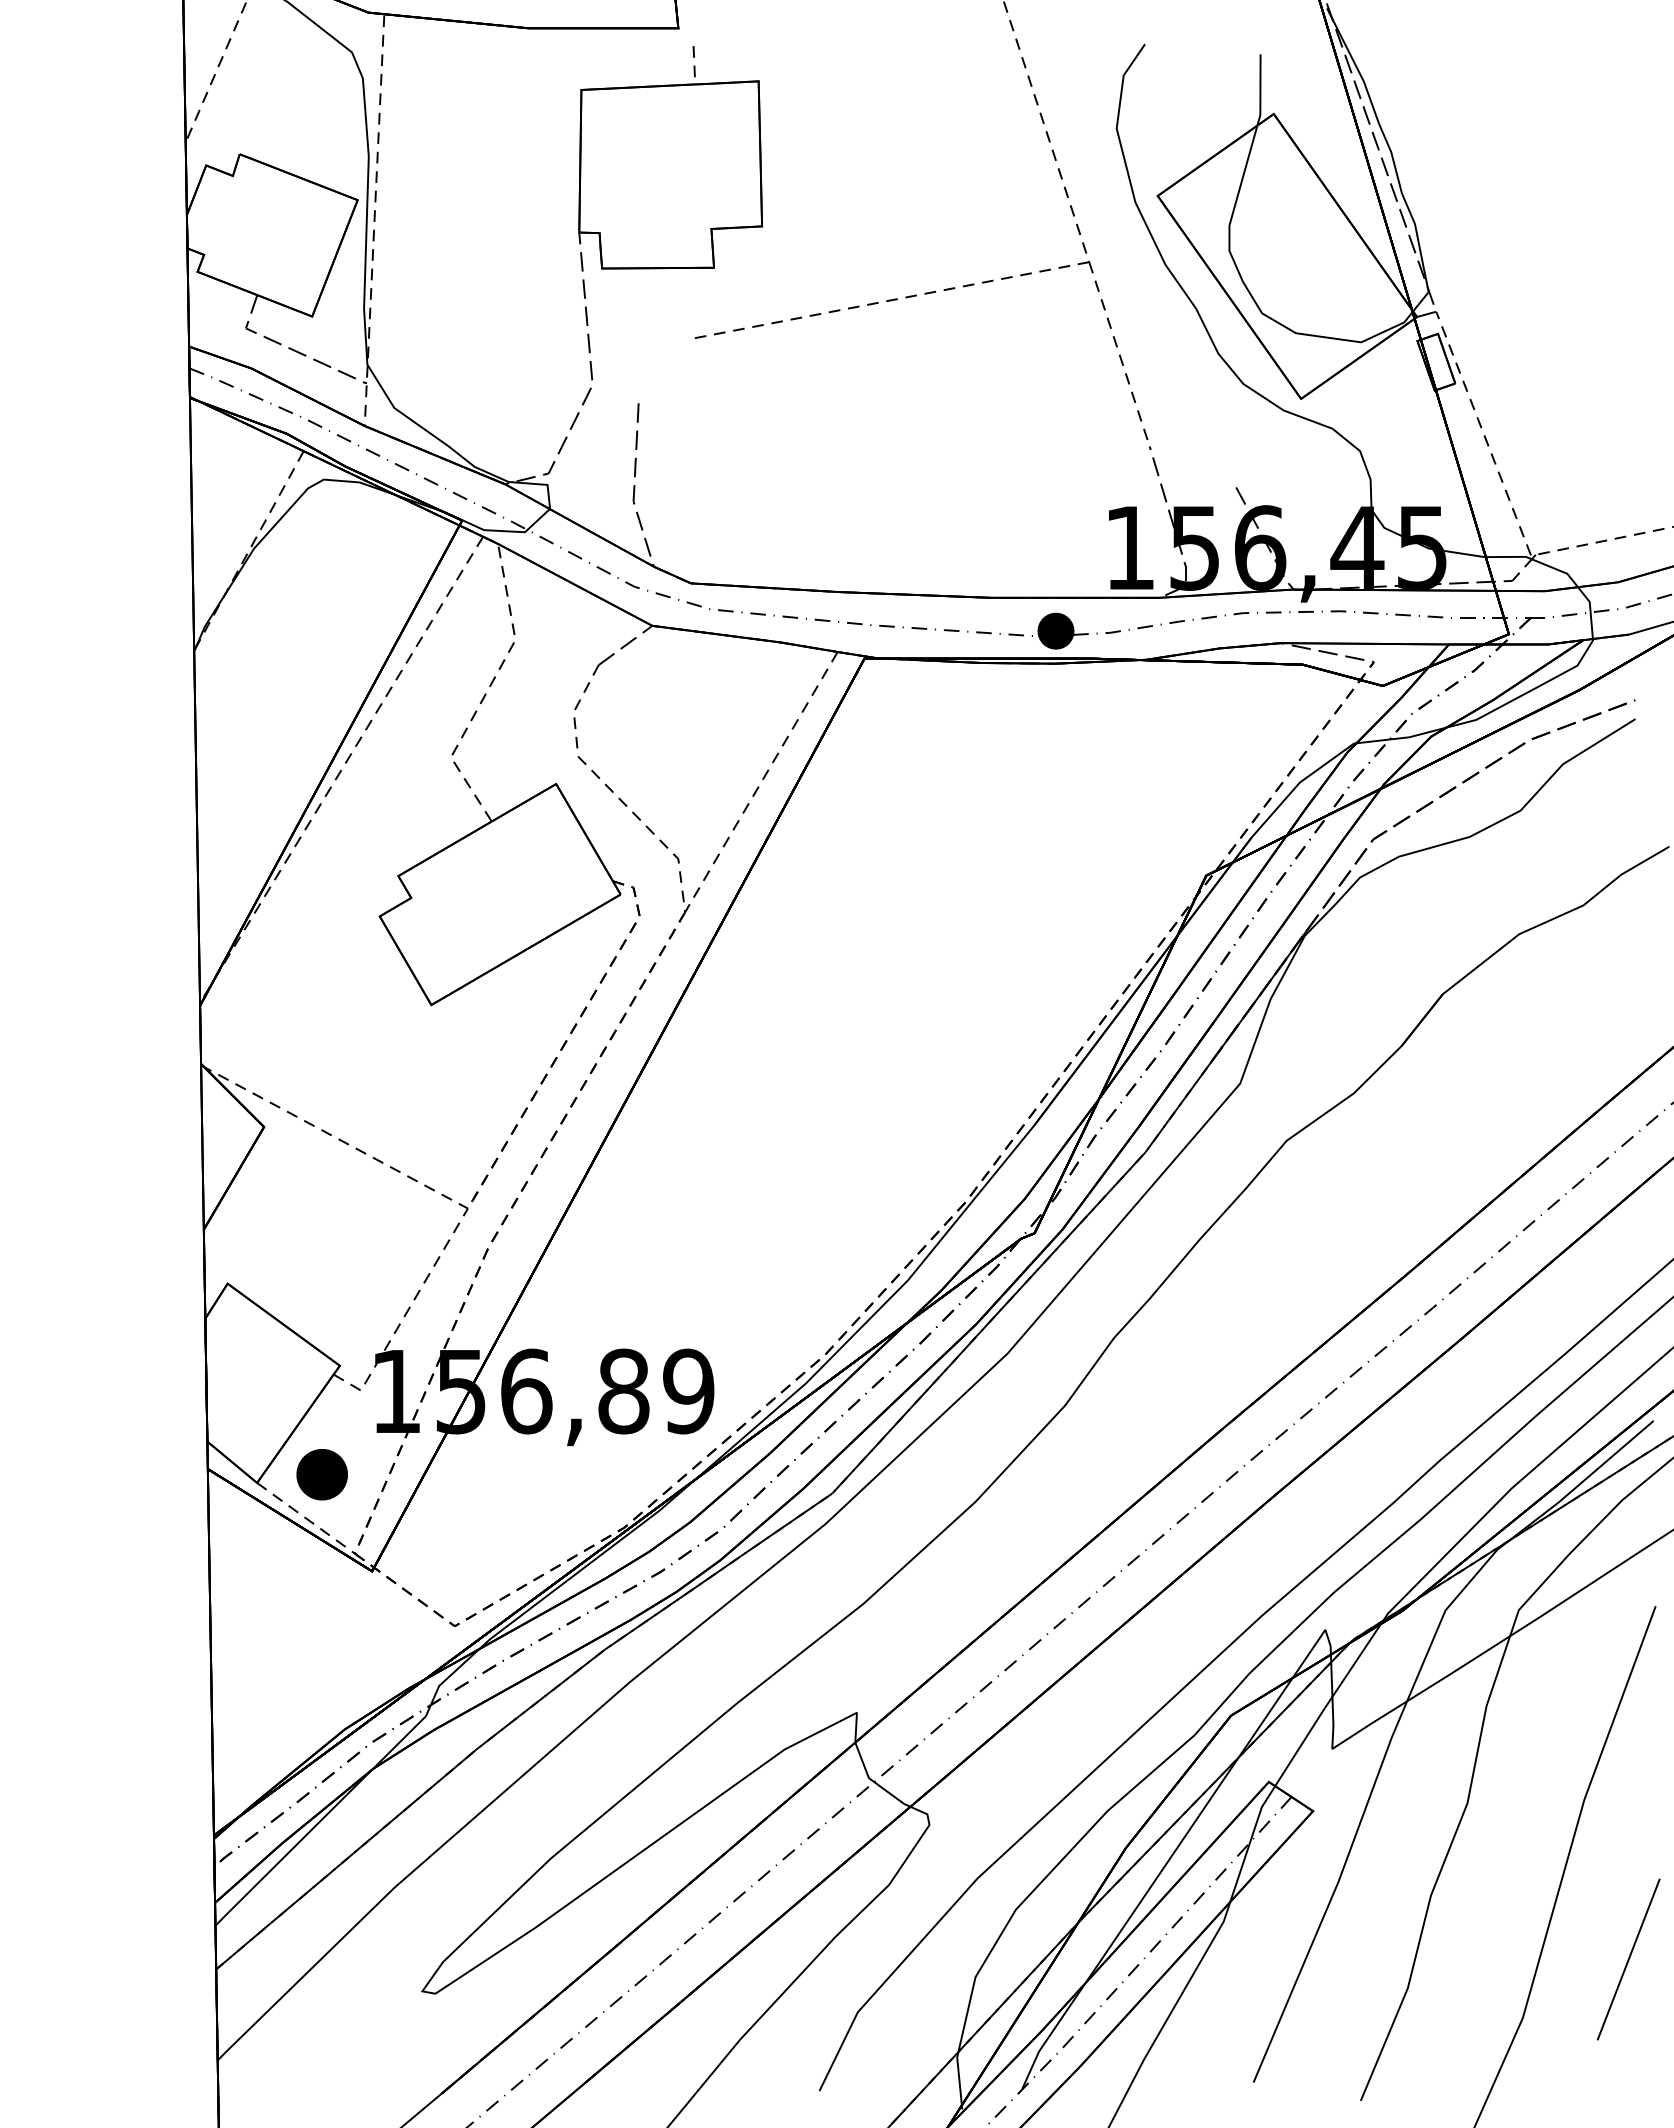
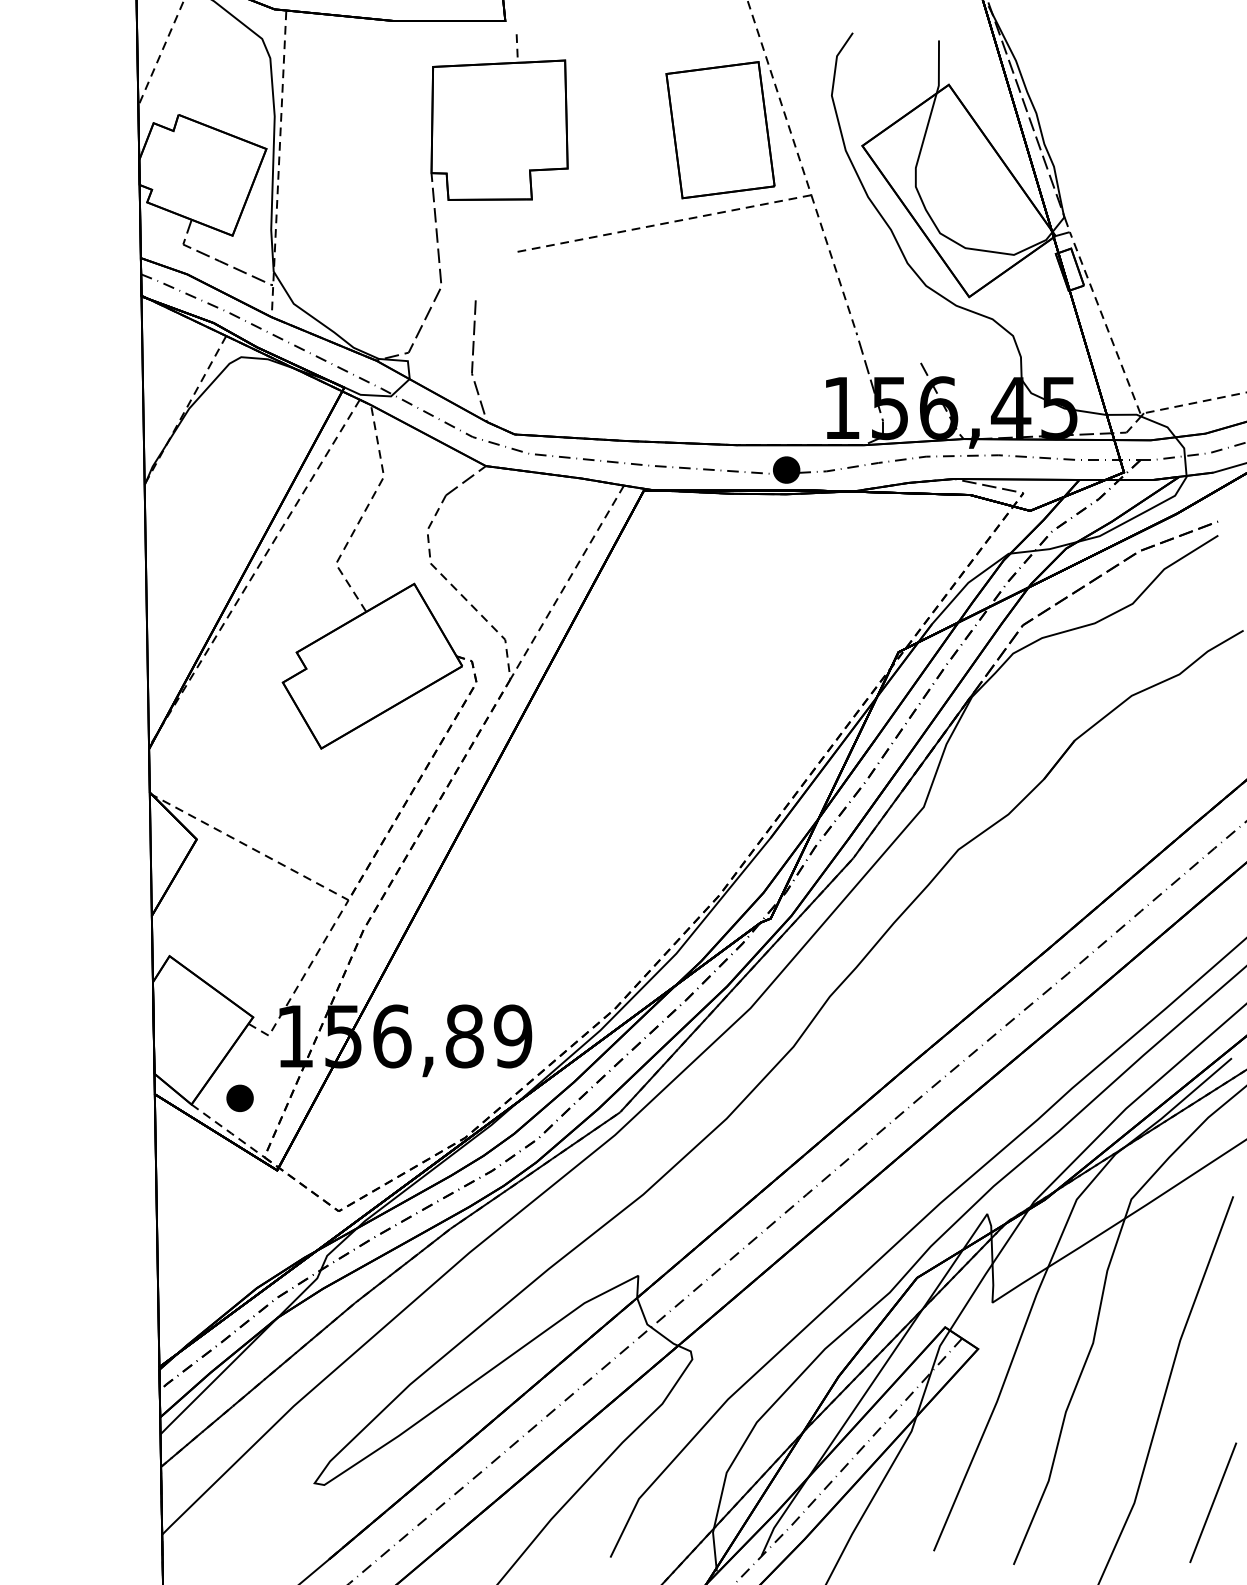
part: (966, 174) -> (719, 129), added
part: (322, 1474) -> (240, 1098), size x0.71
line: (1628, 1959) -> (1213, 1502), moved

